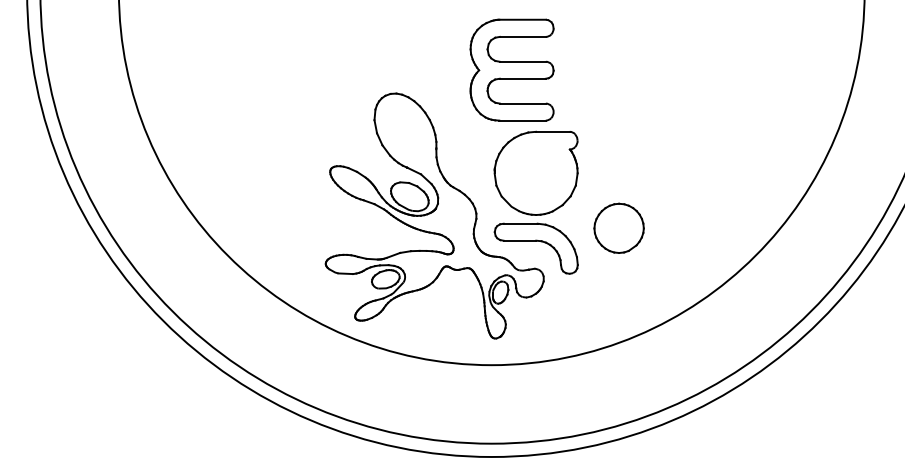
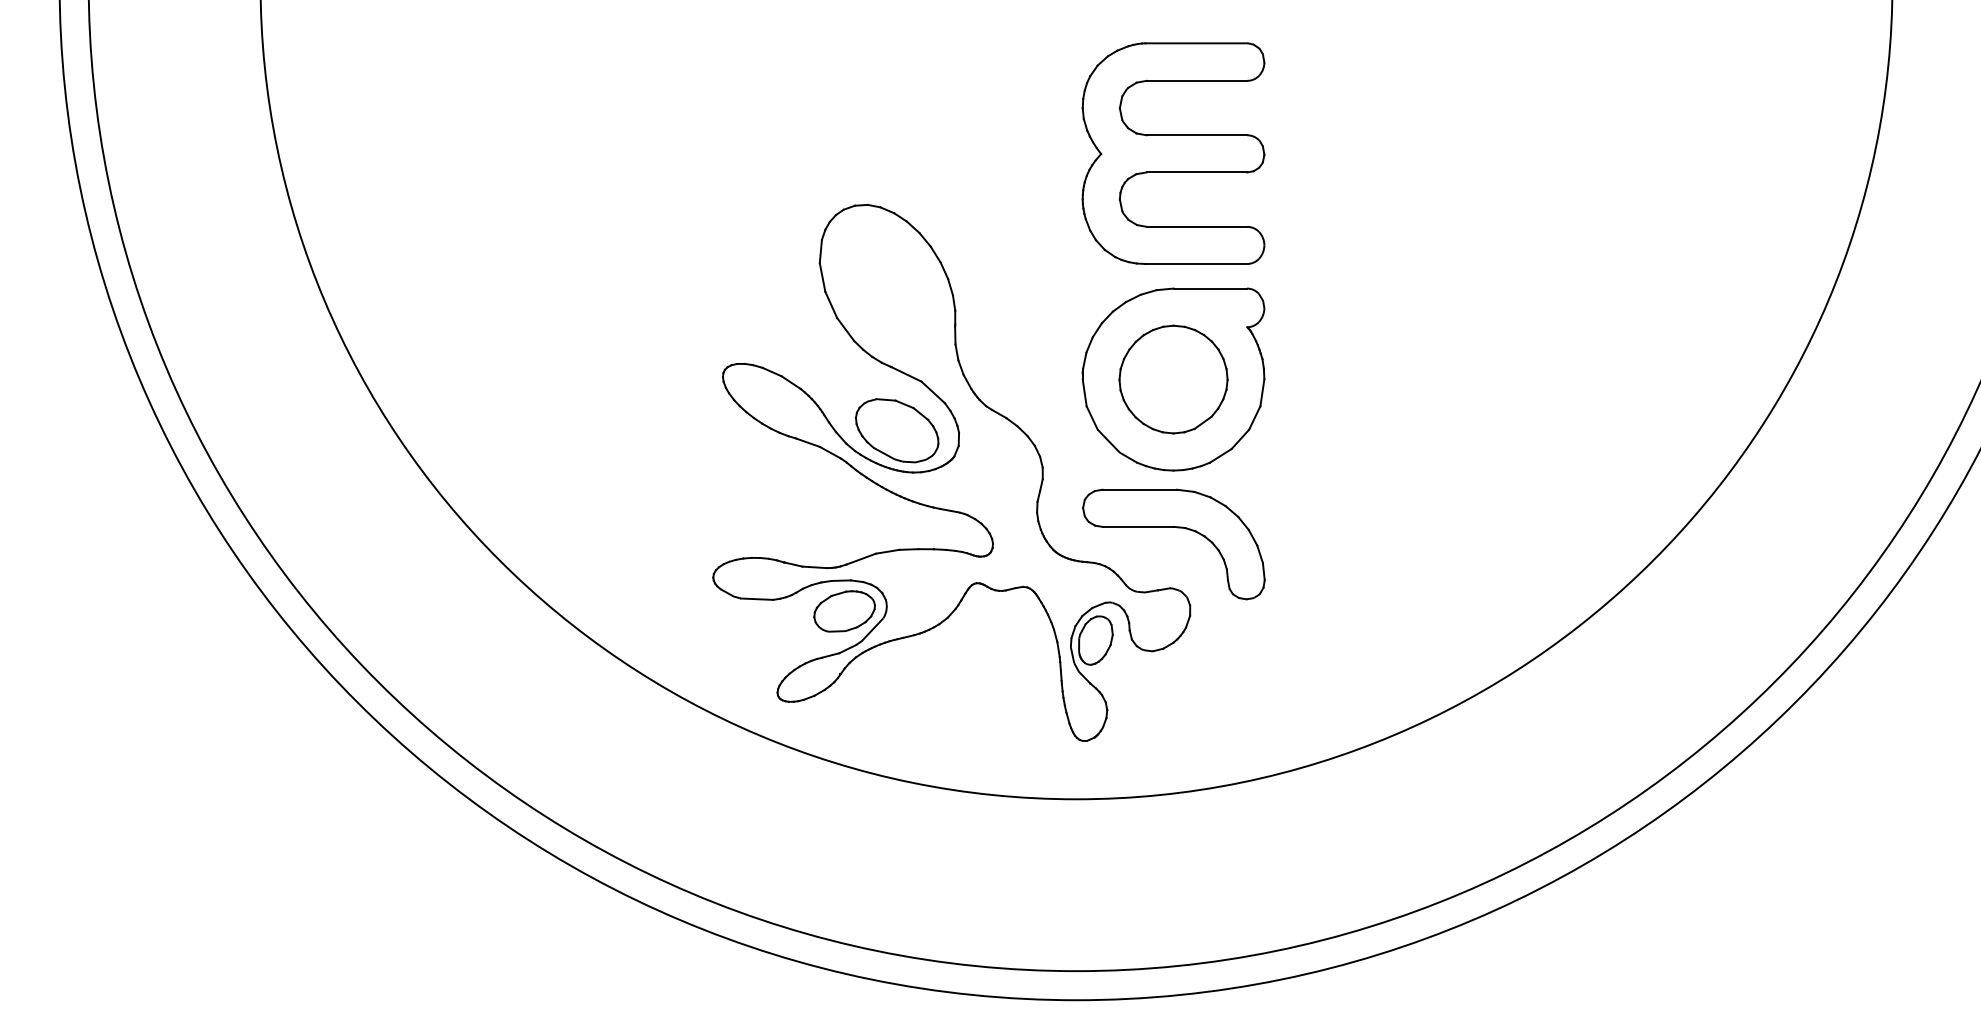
part: (511, 69) -> (1172, 152), moved
part: (618, 227) -> (1172, 377), moved

